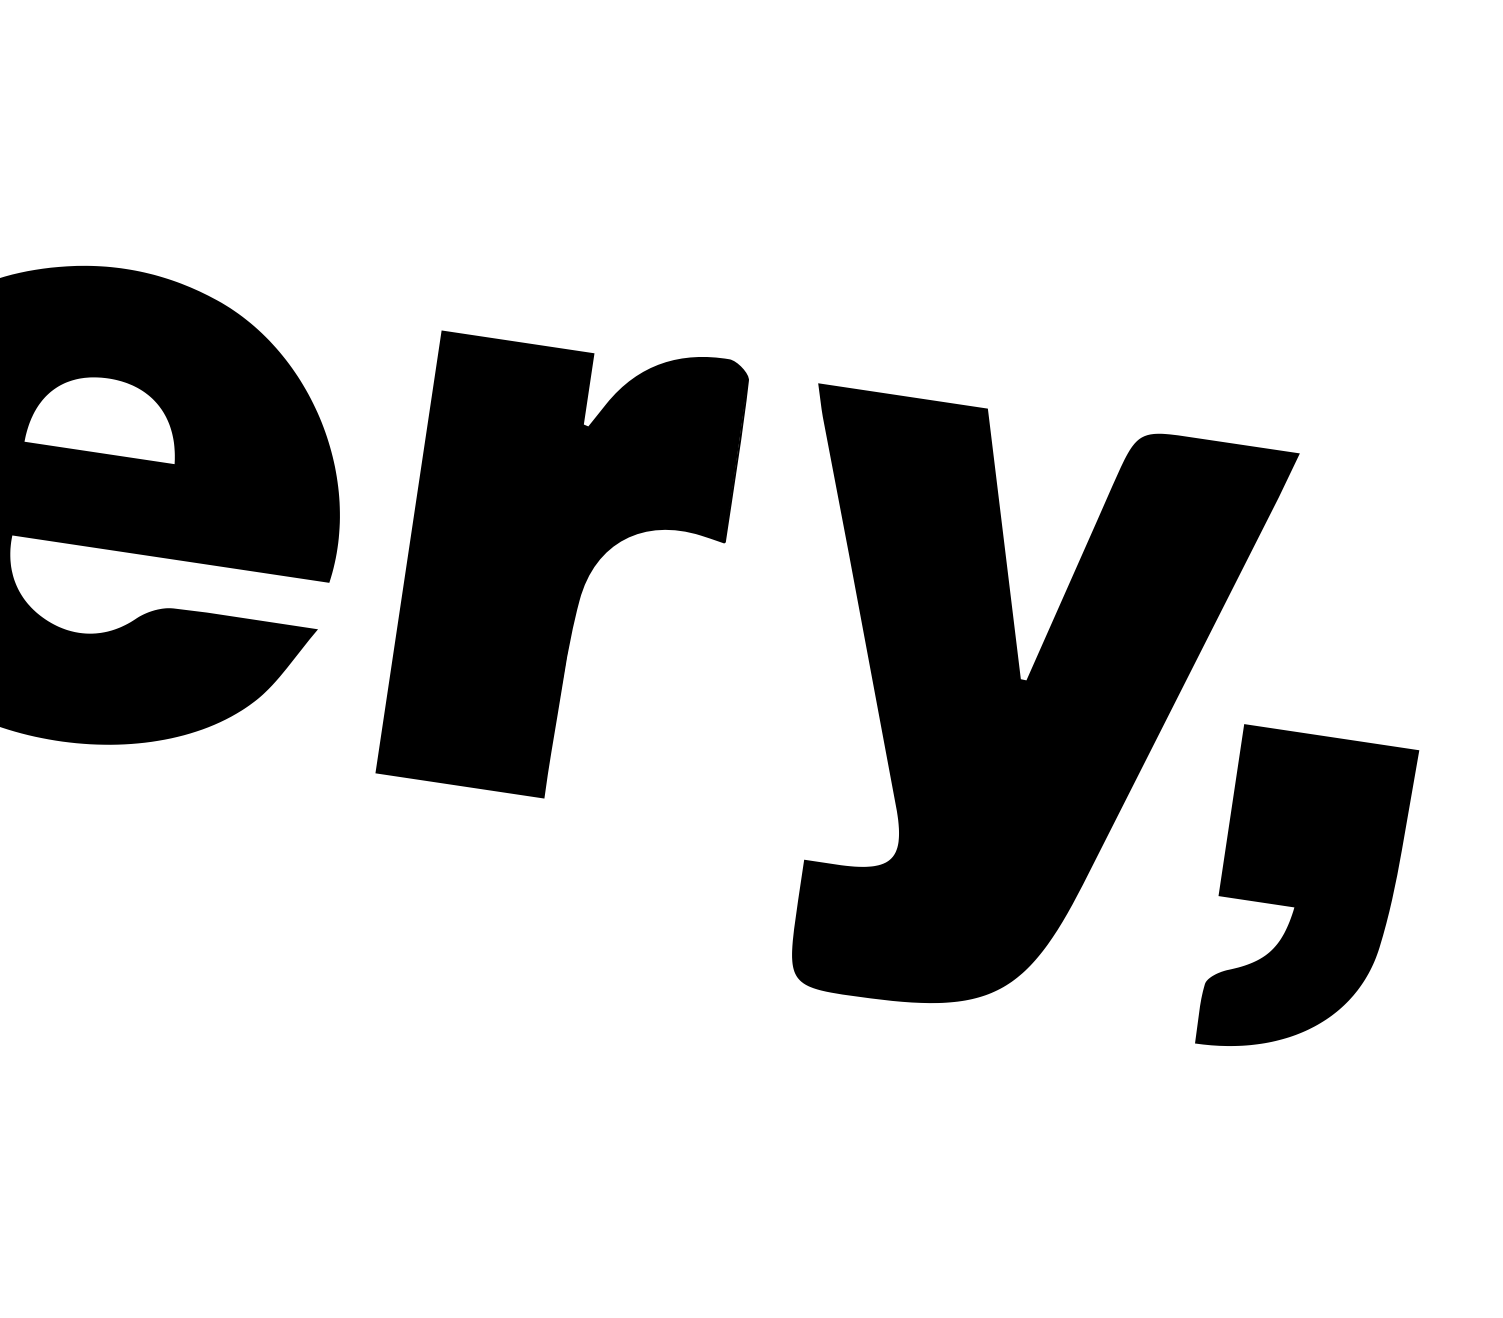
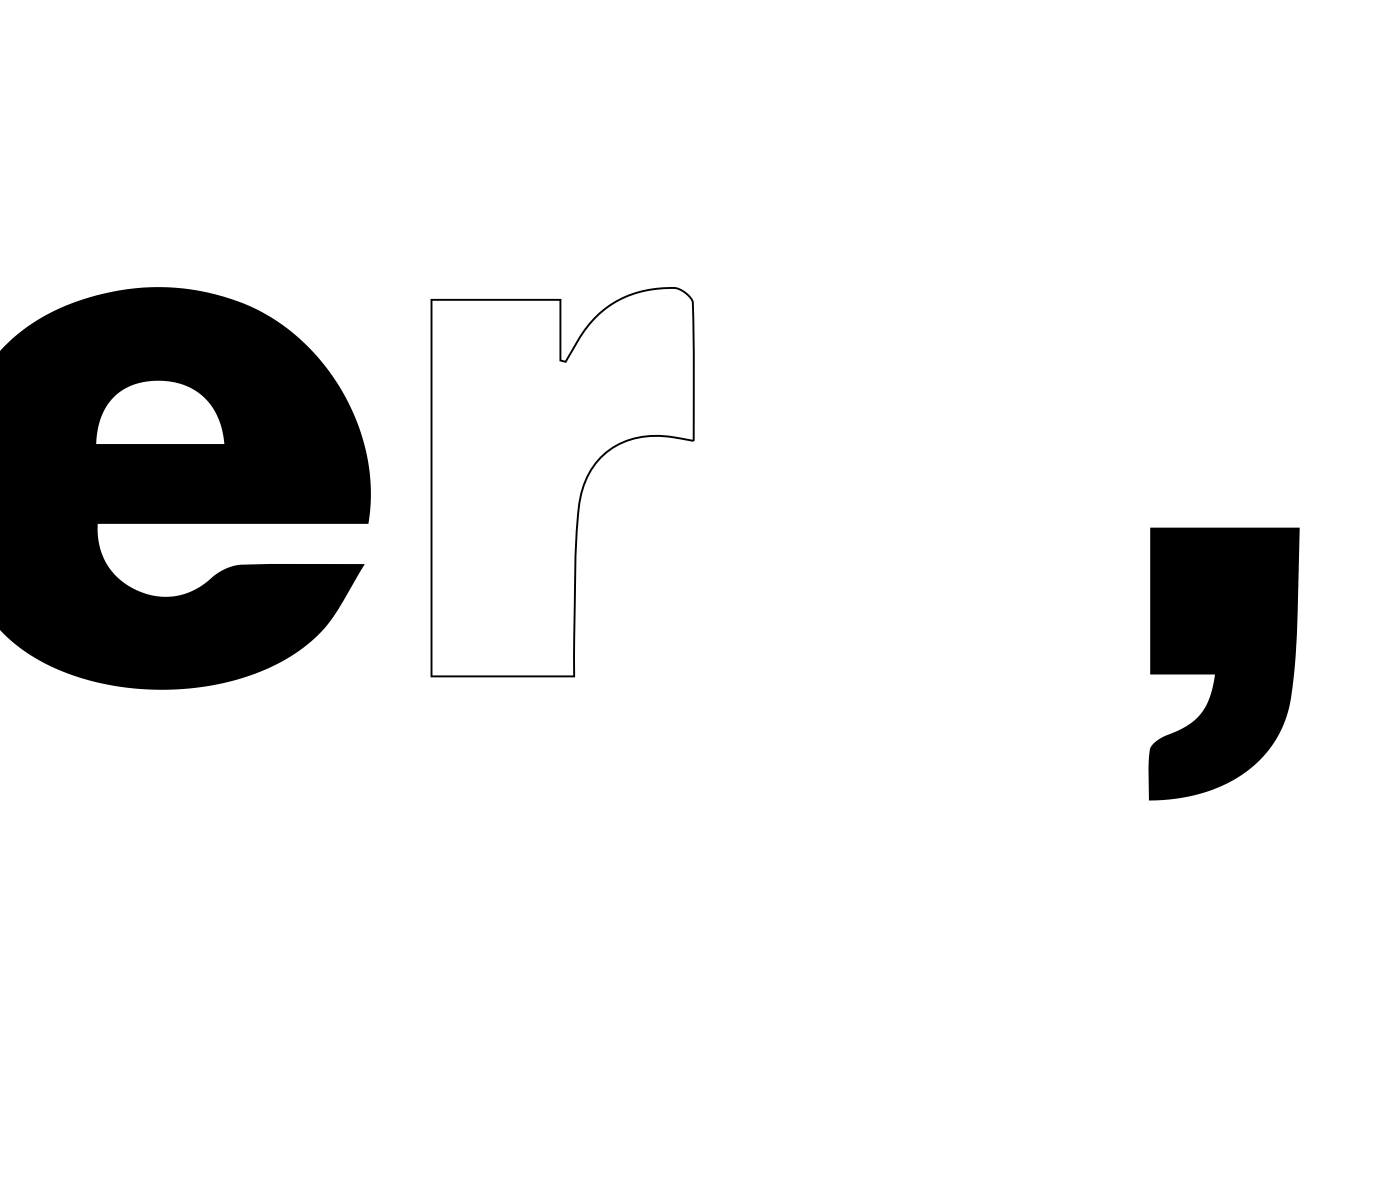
fill: (563, 568) -> (562, 482), removed
fill: (1013, 714) -> (956, 548), removed

